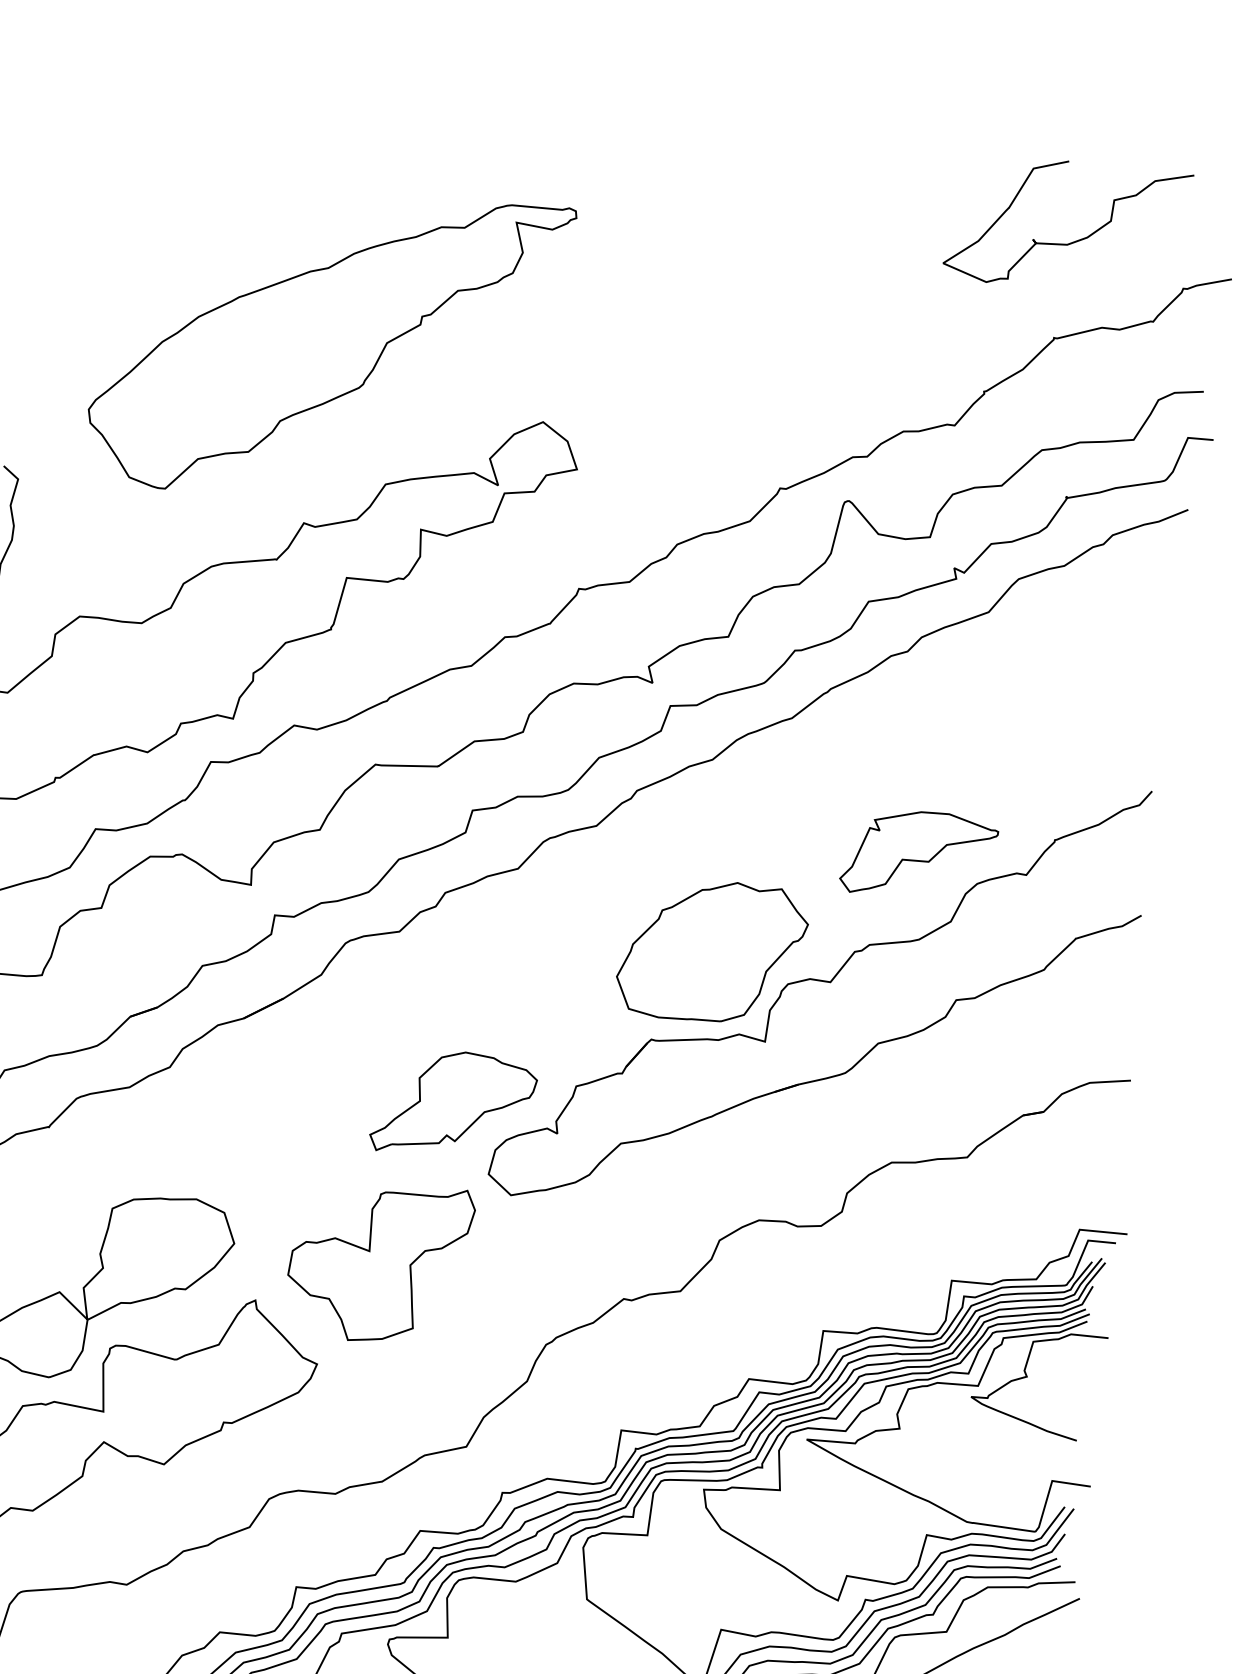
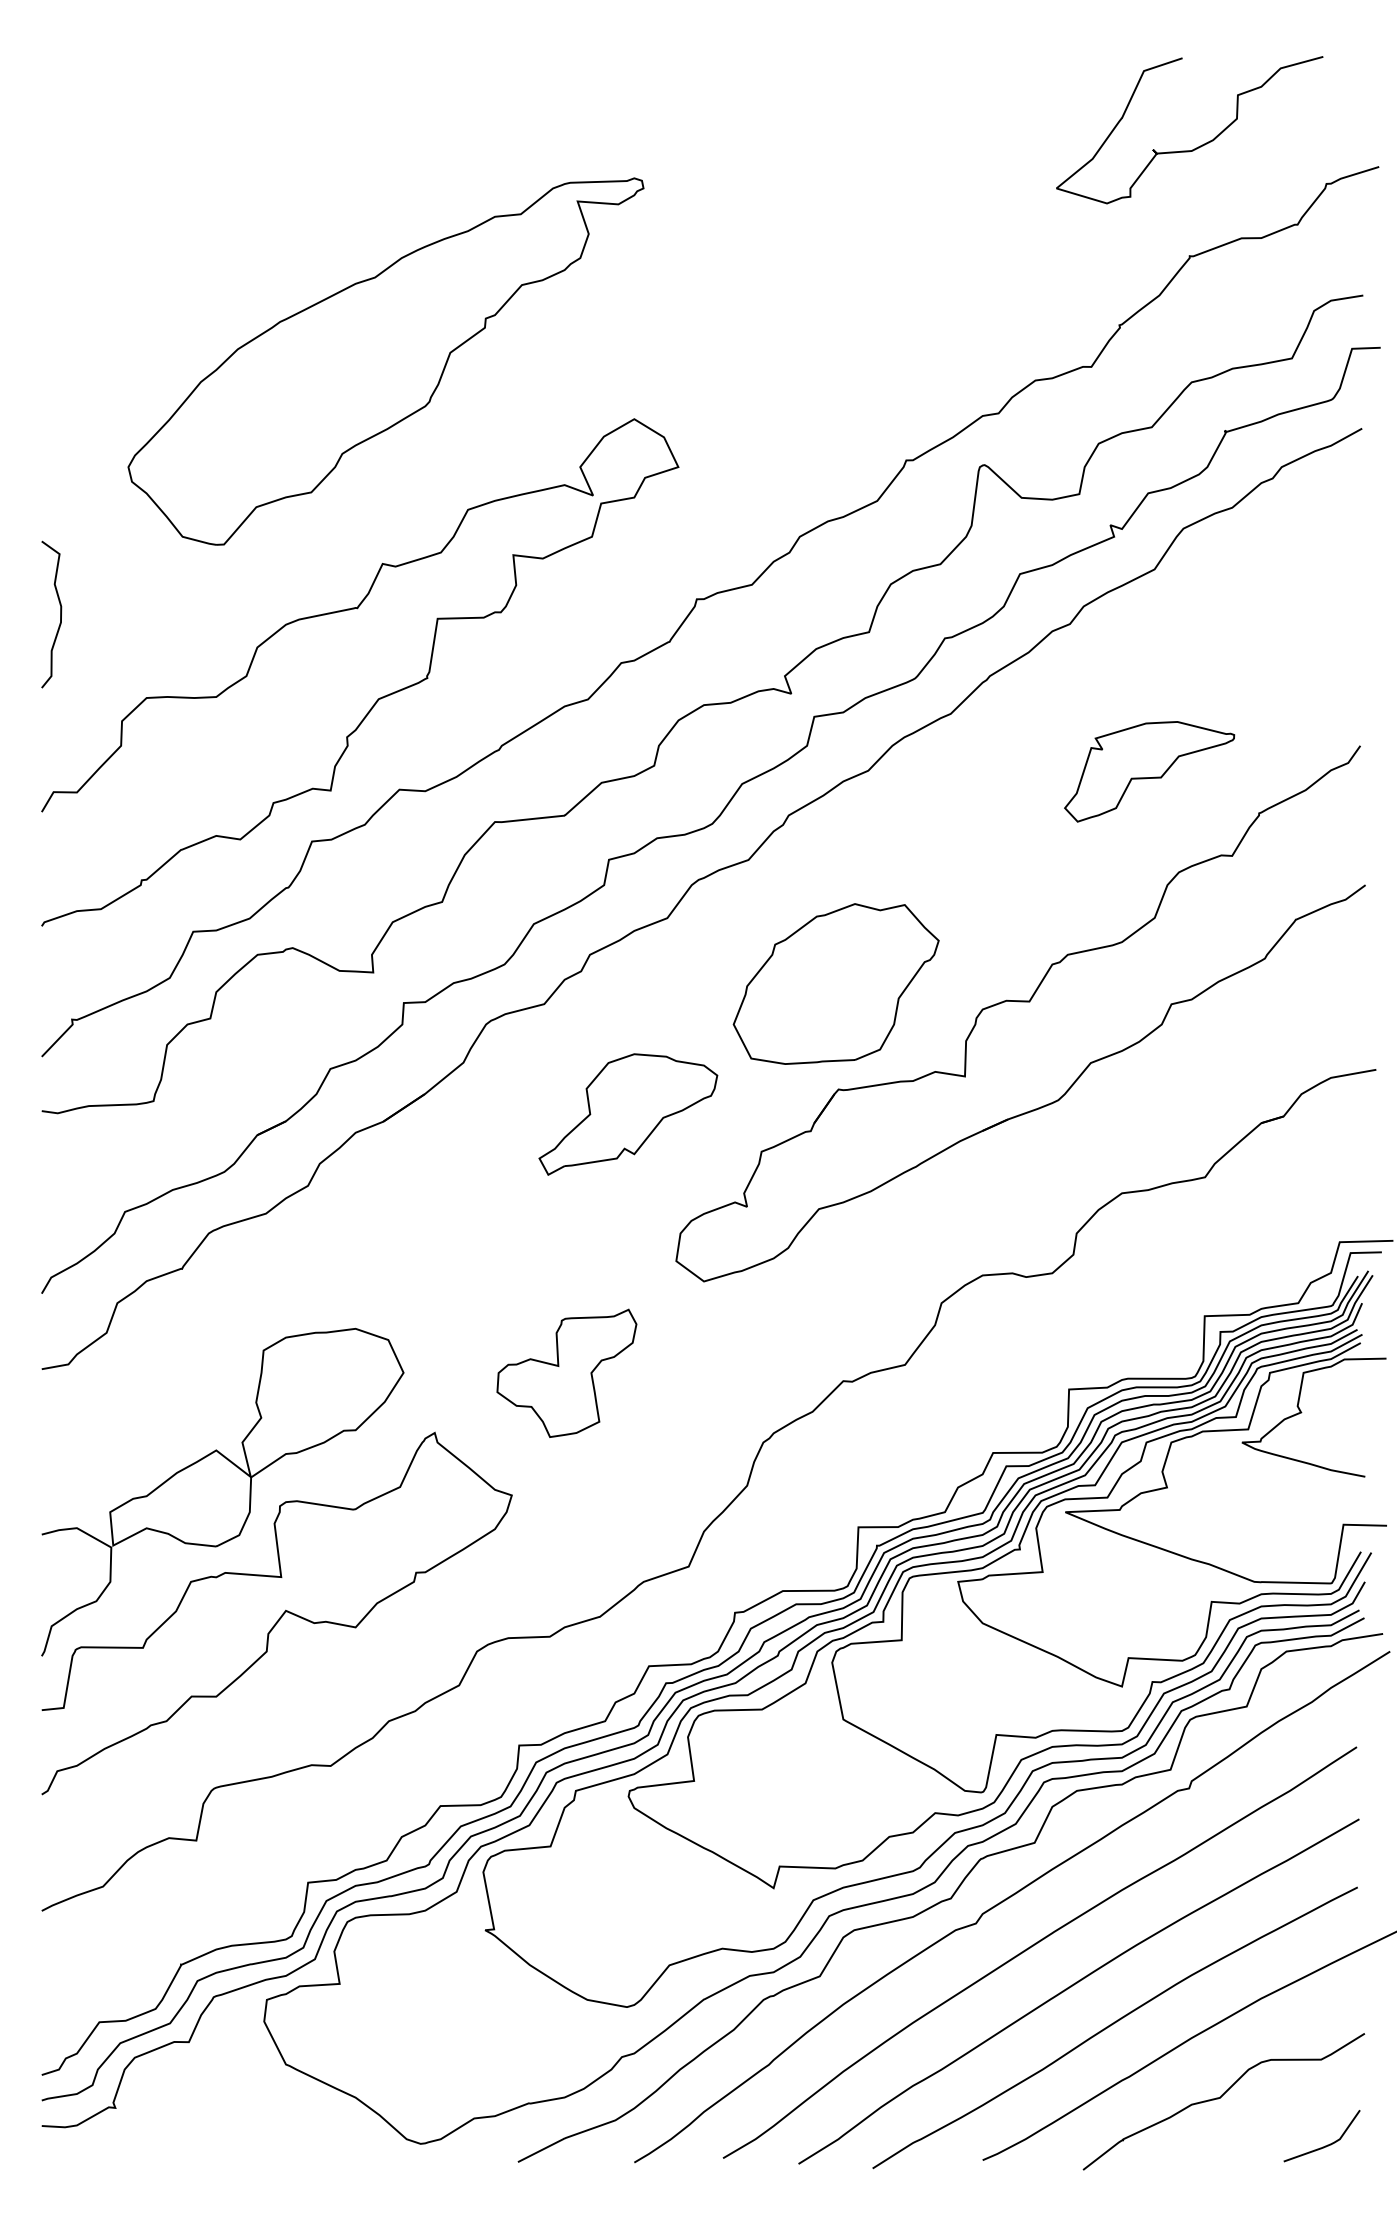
part: (919, 855) -> (1149, 771), moved
part: (711, 951) -> (835, 983), moved
part: (453, 1105) -> (628, 1114), moved
part: (378, 1261) -> (566, 1373), size x0.7

